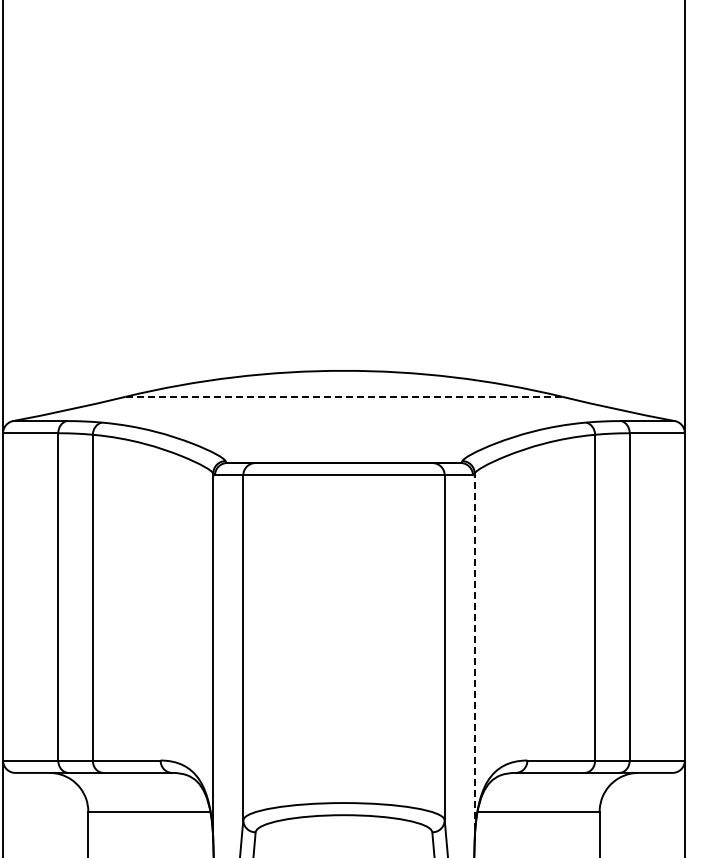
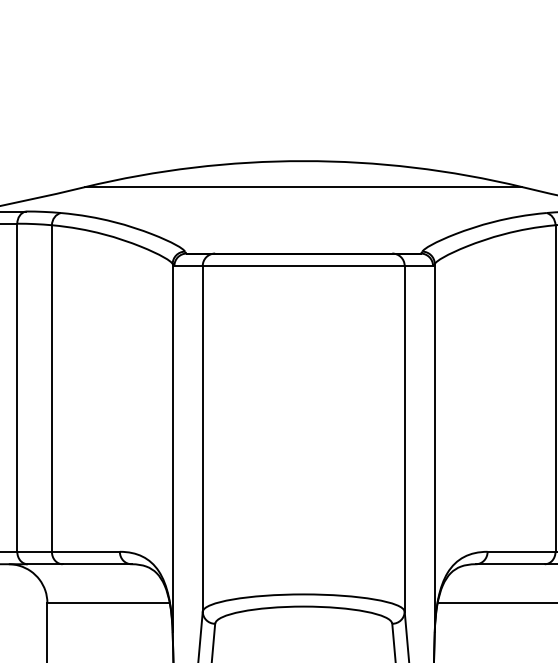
line: (343, 396) -> (303, 186), dashed -> solid
line: (474, 657) -> (434, 448), dashed -> solid

